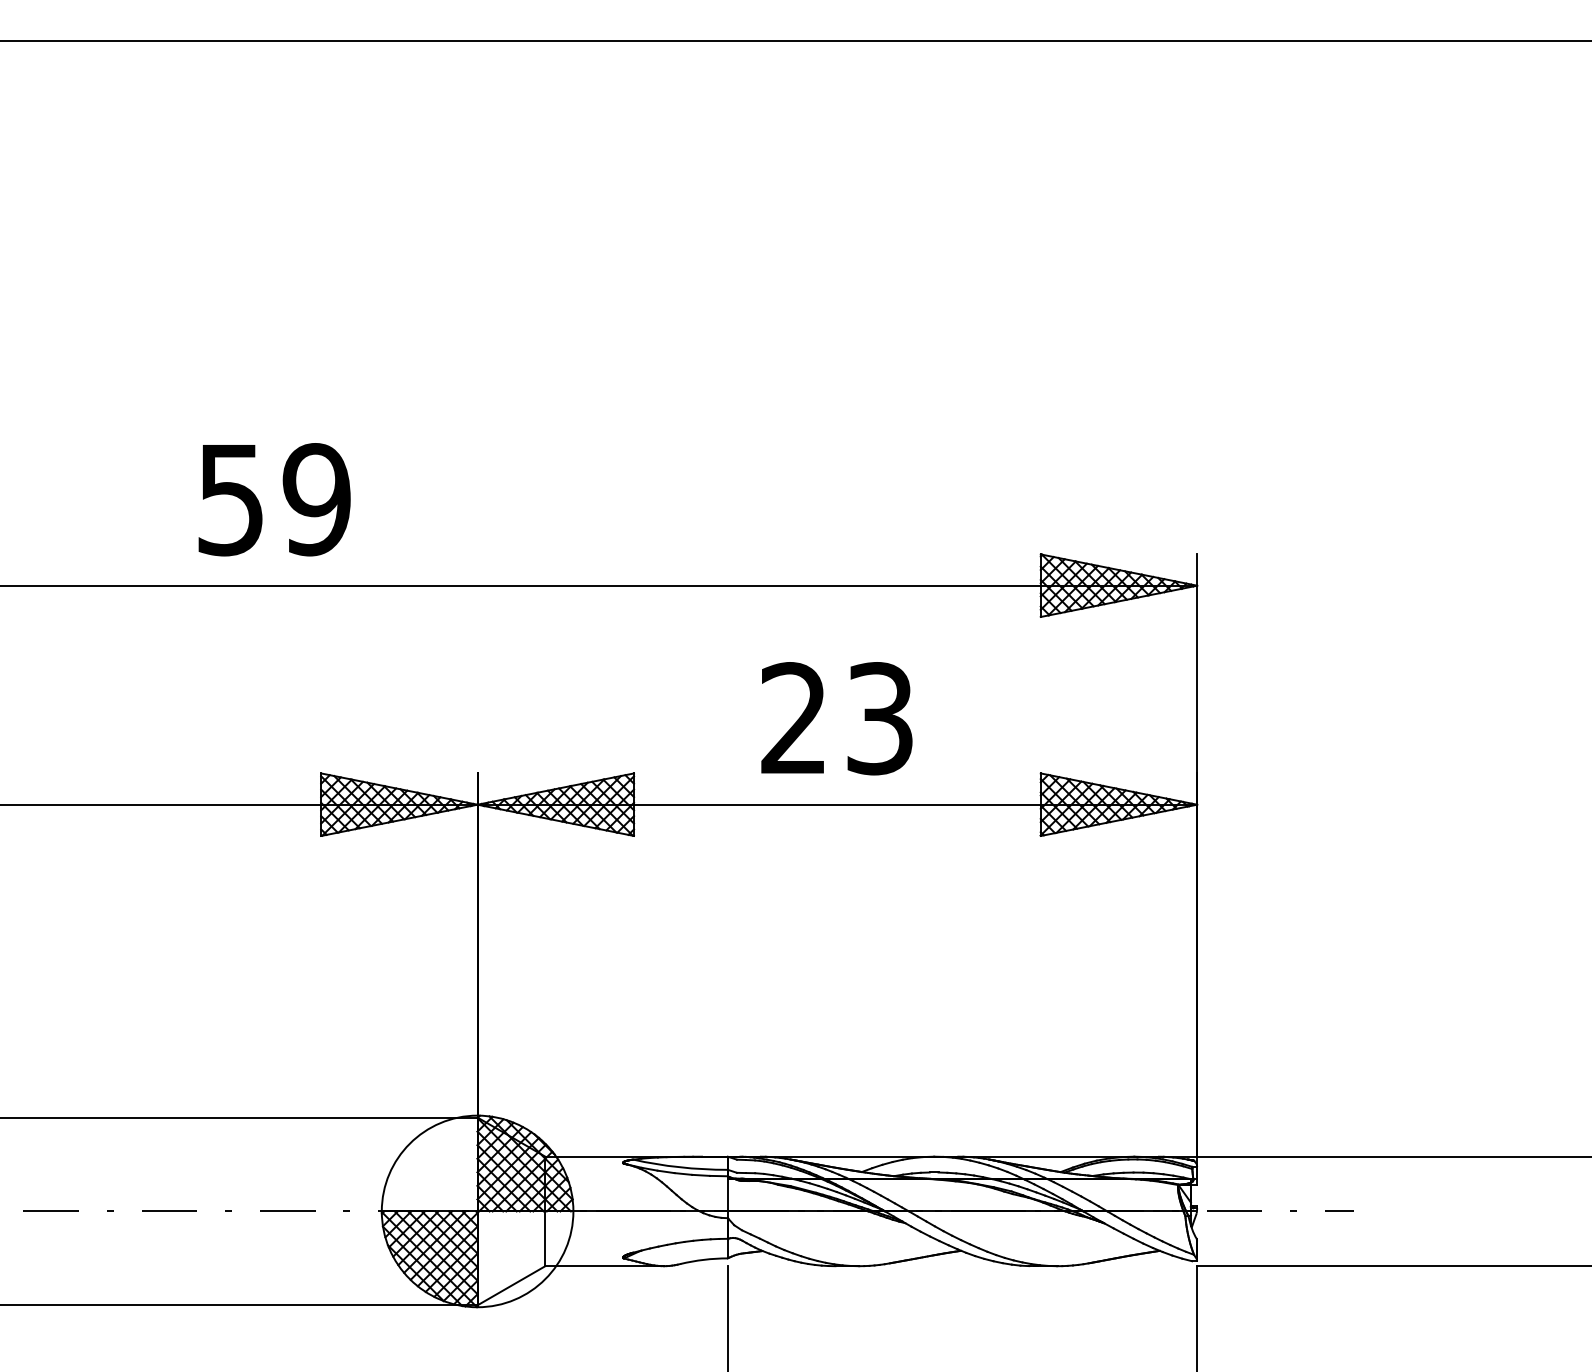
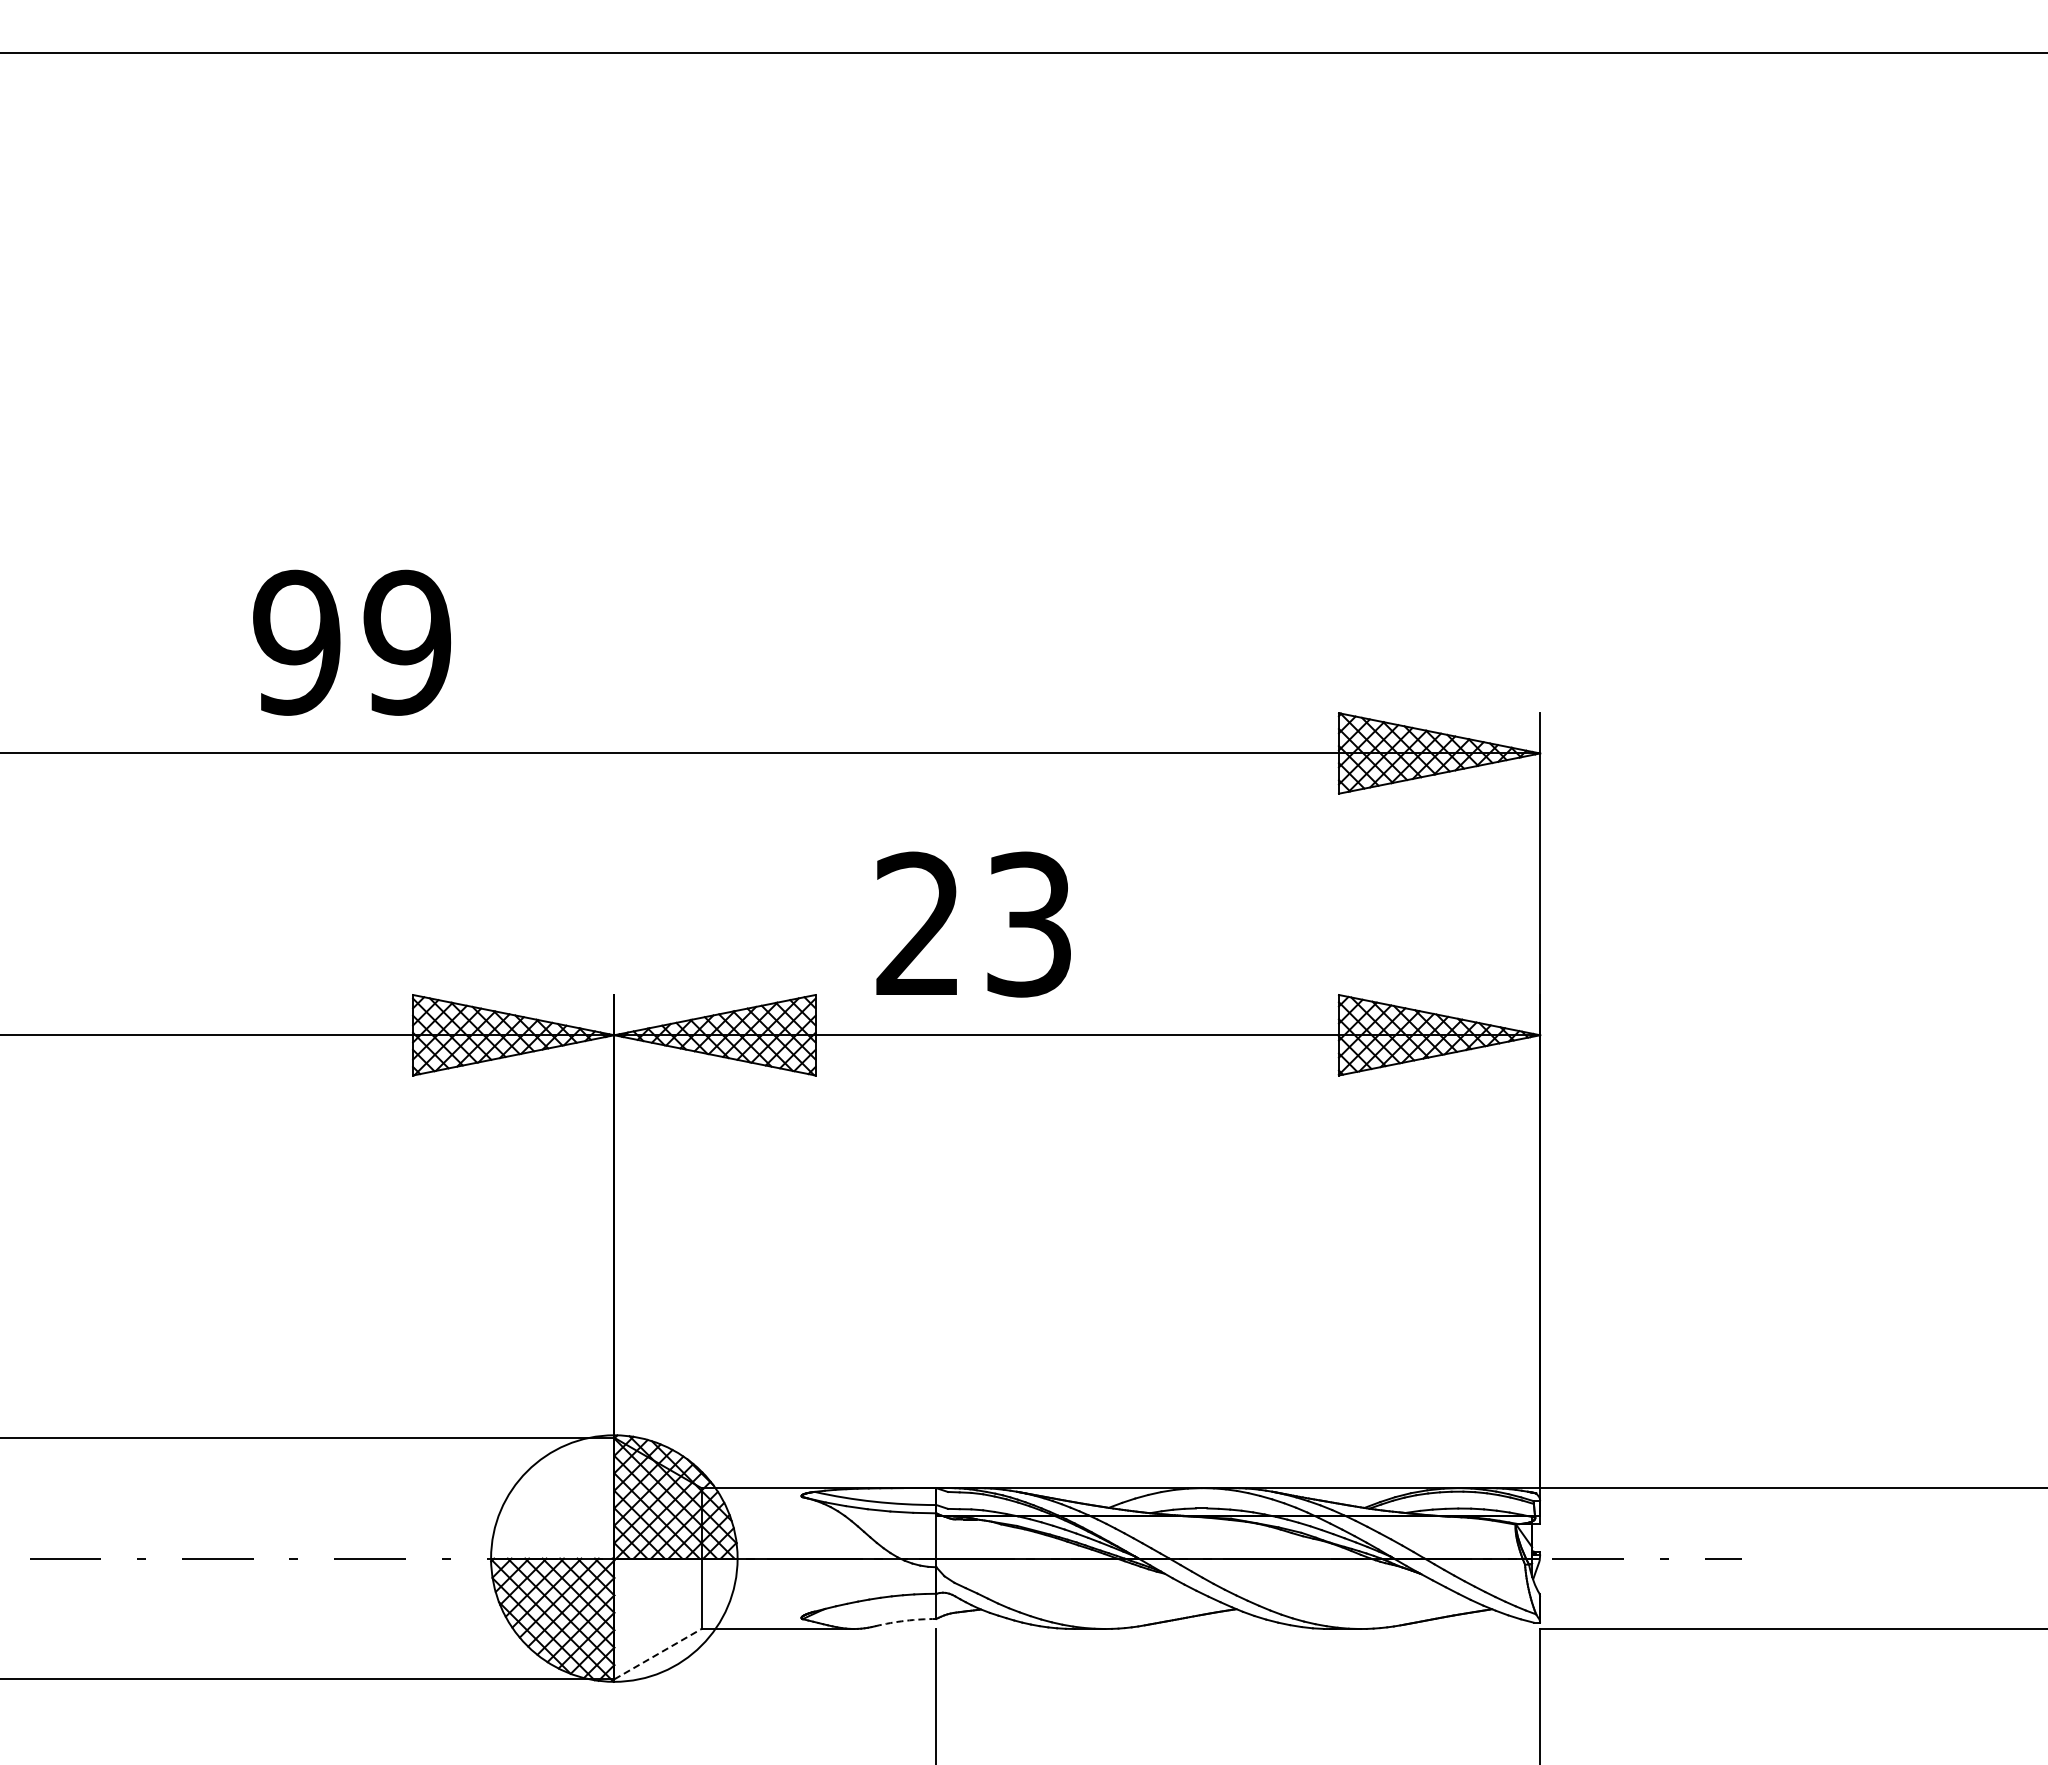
text: (230, 499) -> (296, 642), 59 -> 99
text: (836, 718) -> (973, 924), moved
arc: (703, 1259) -> (905, 1620), solid -> dashed
line: (511, 1285) -> (658, 1653), solid -> dashed

